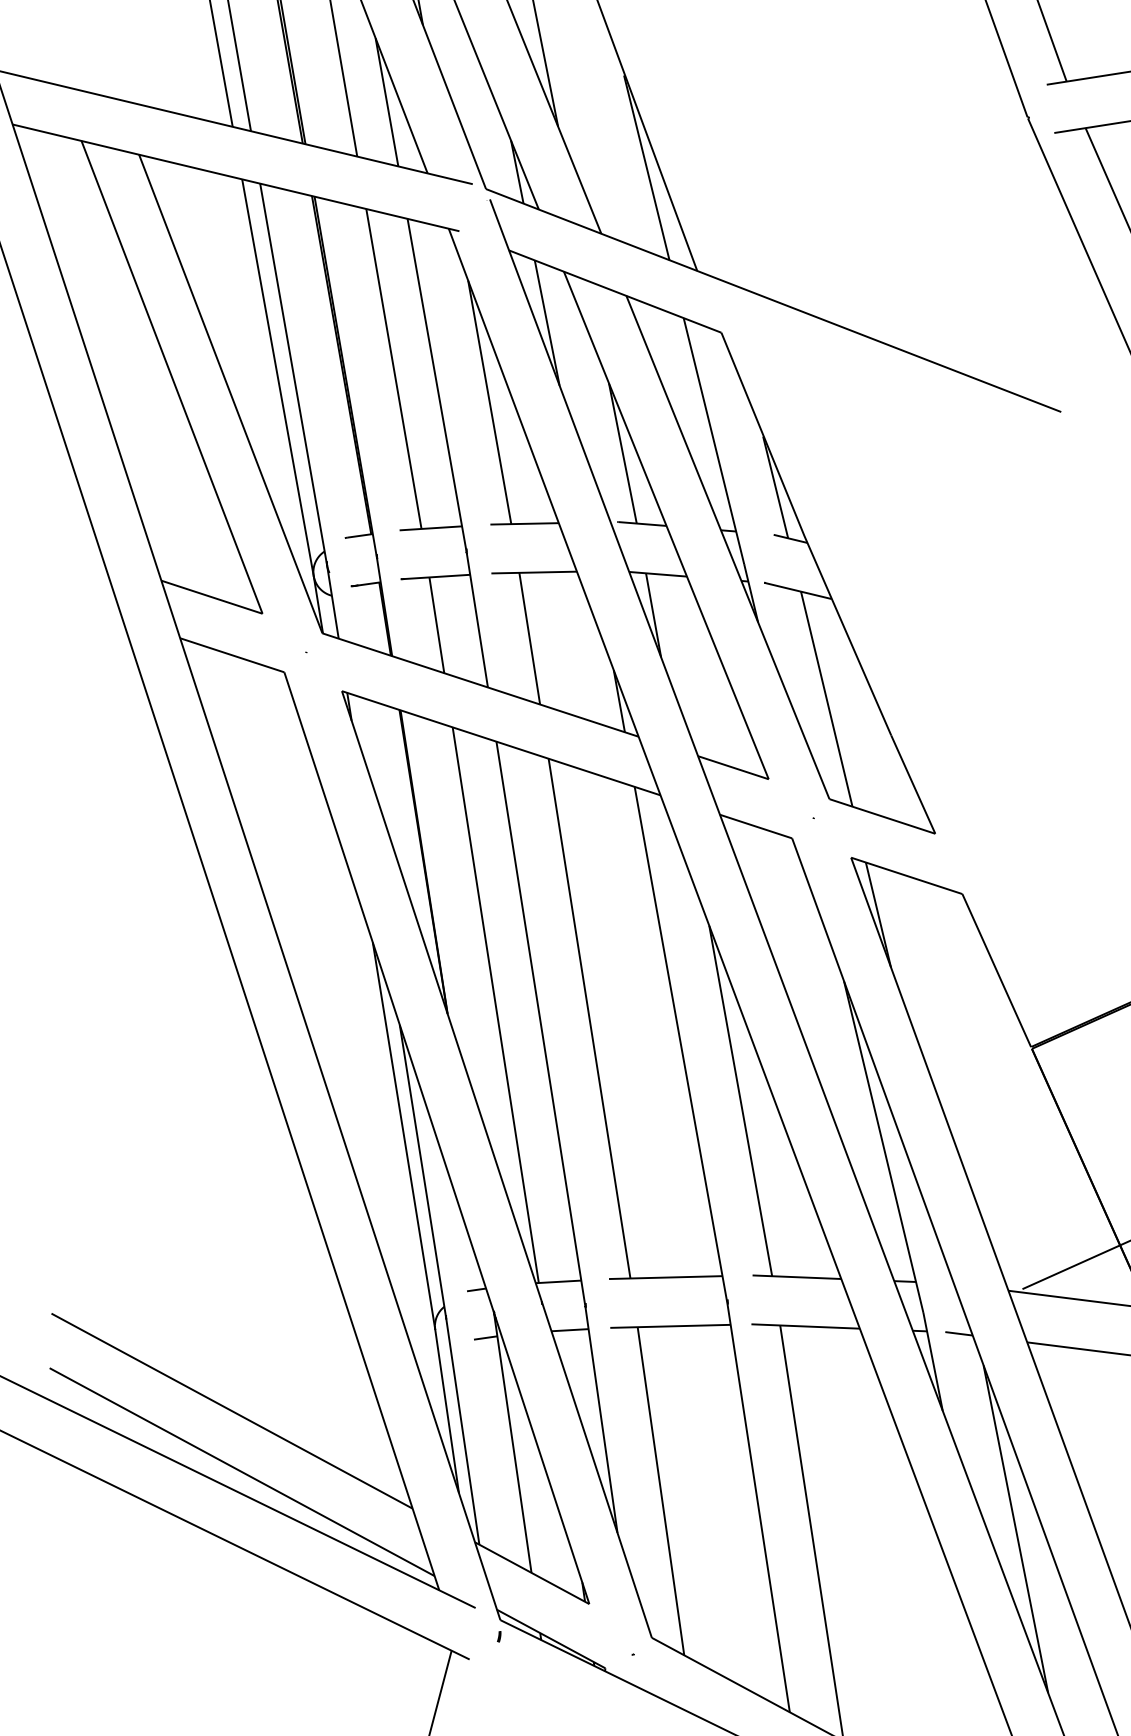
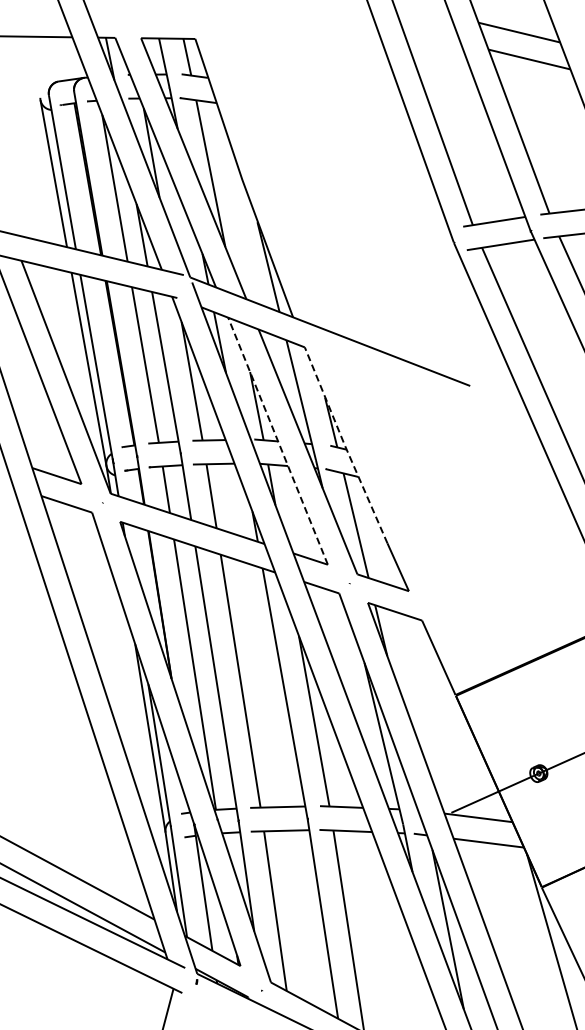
line: (665, 524) -> (277, 440), solid -> dashed
line: (804, 536) -> (345, 446), solid -> dashed

